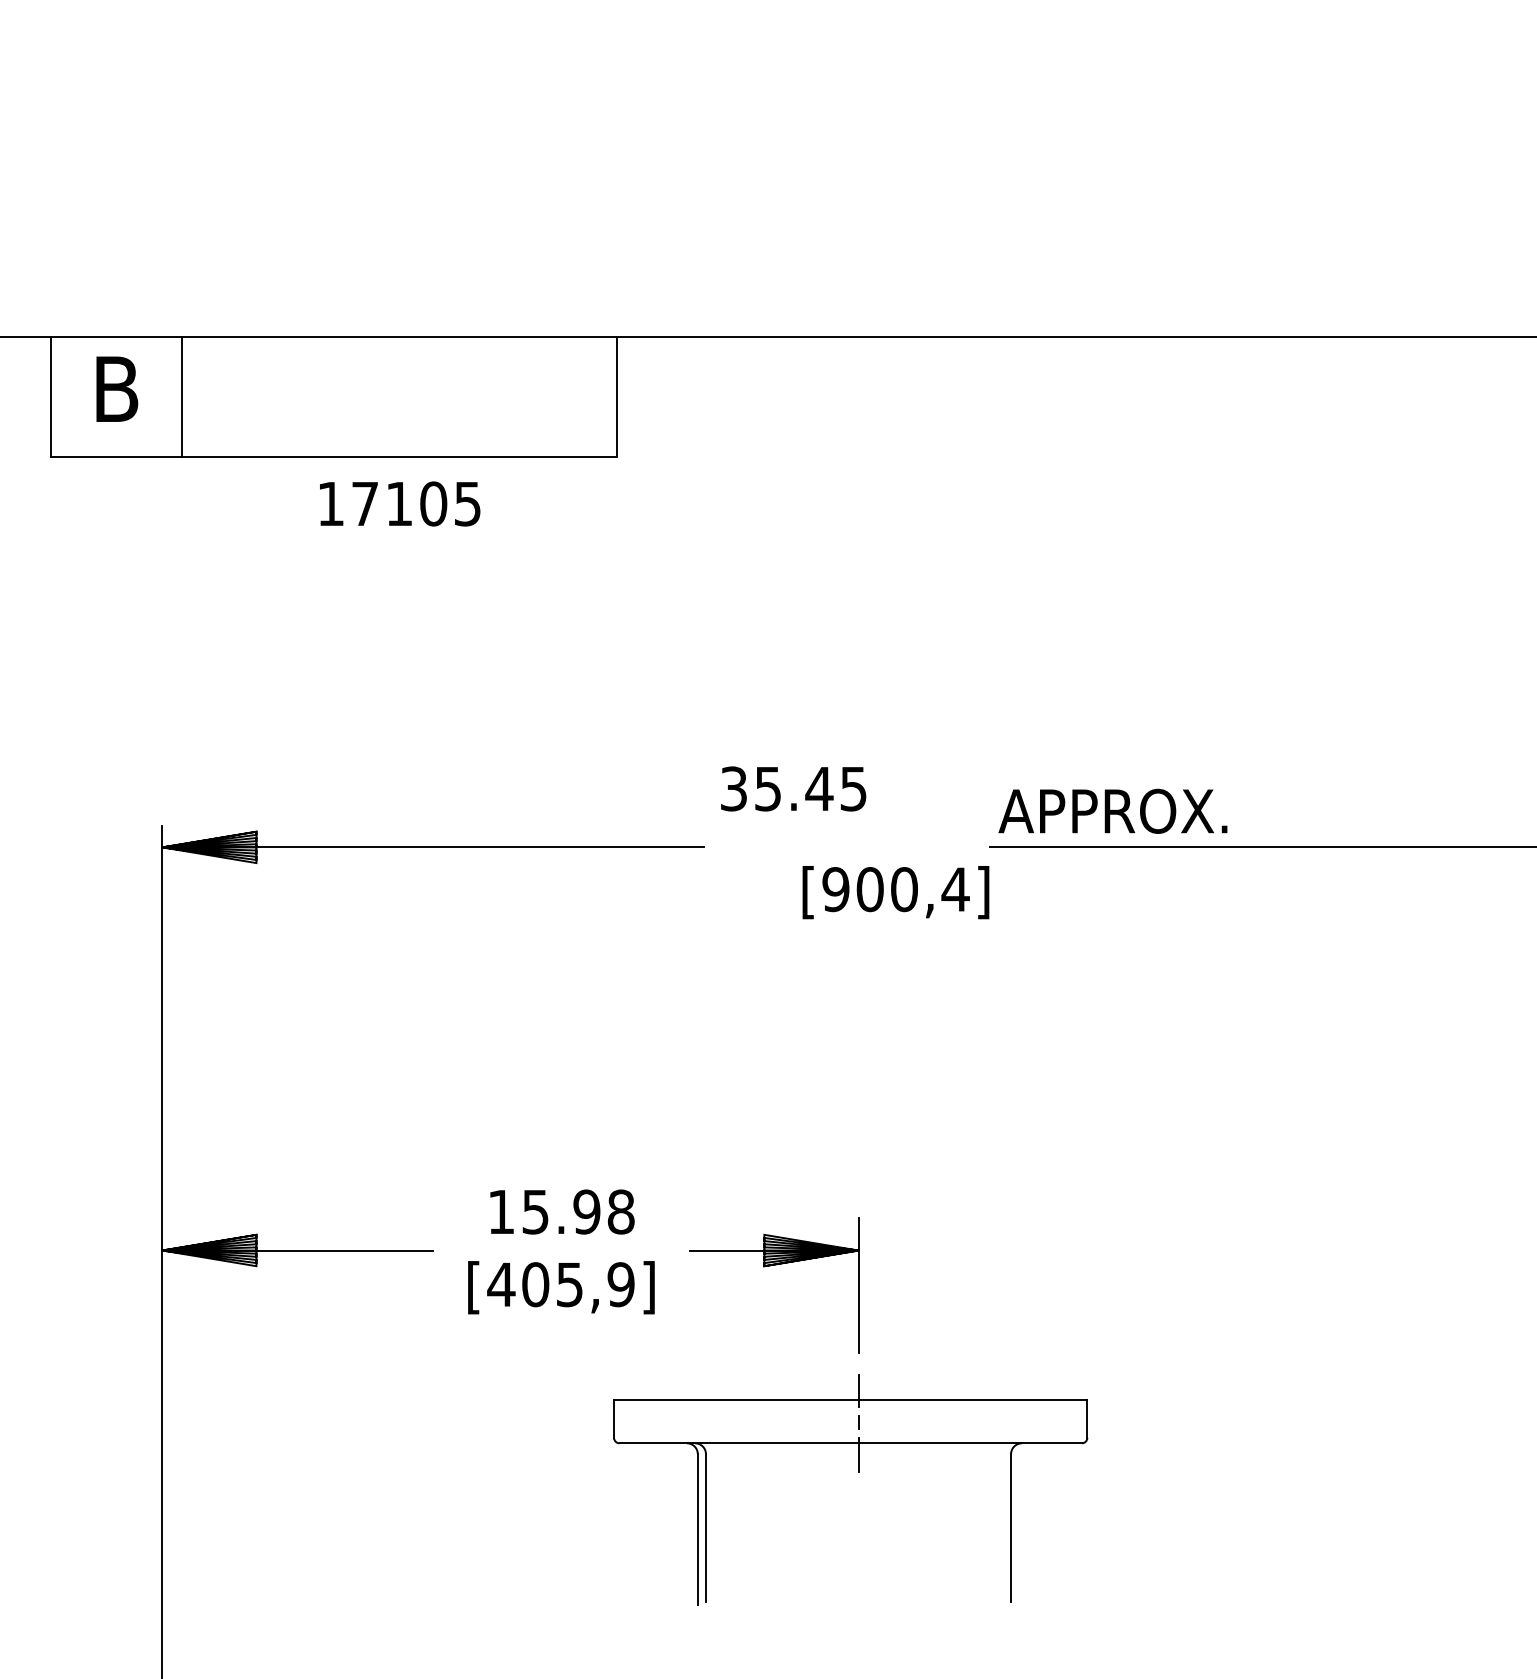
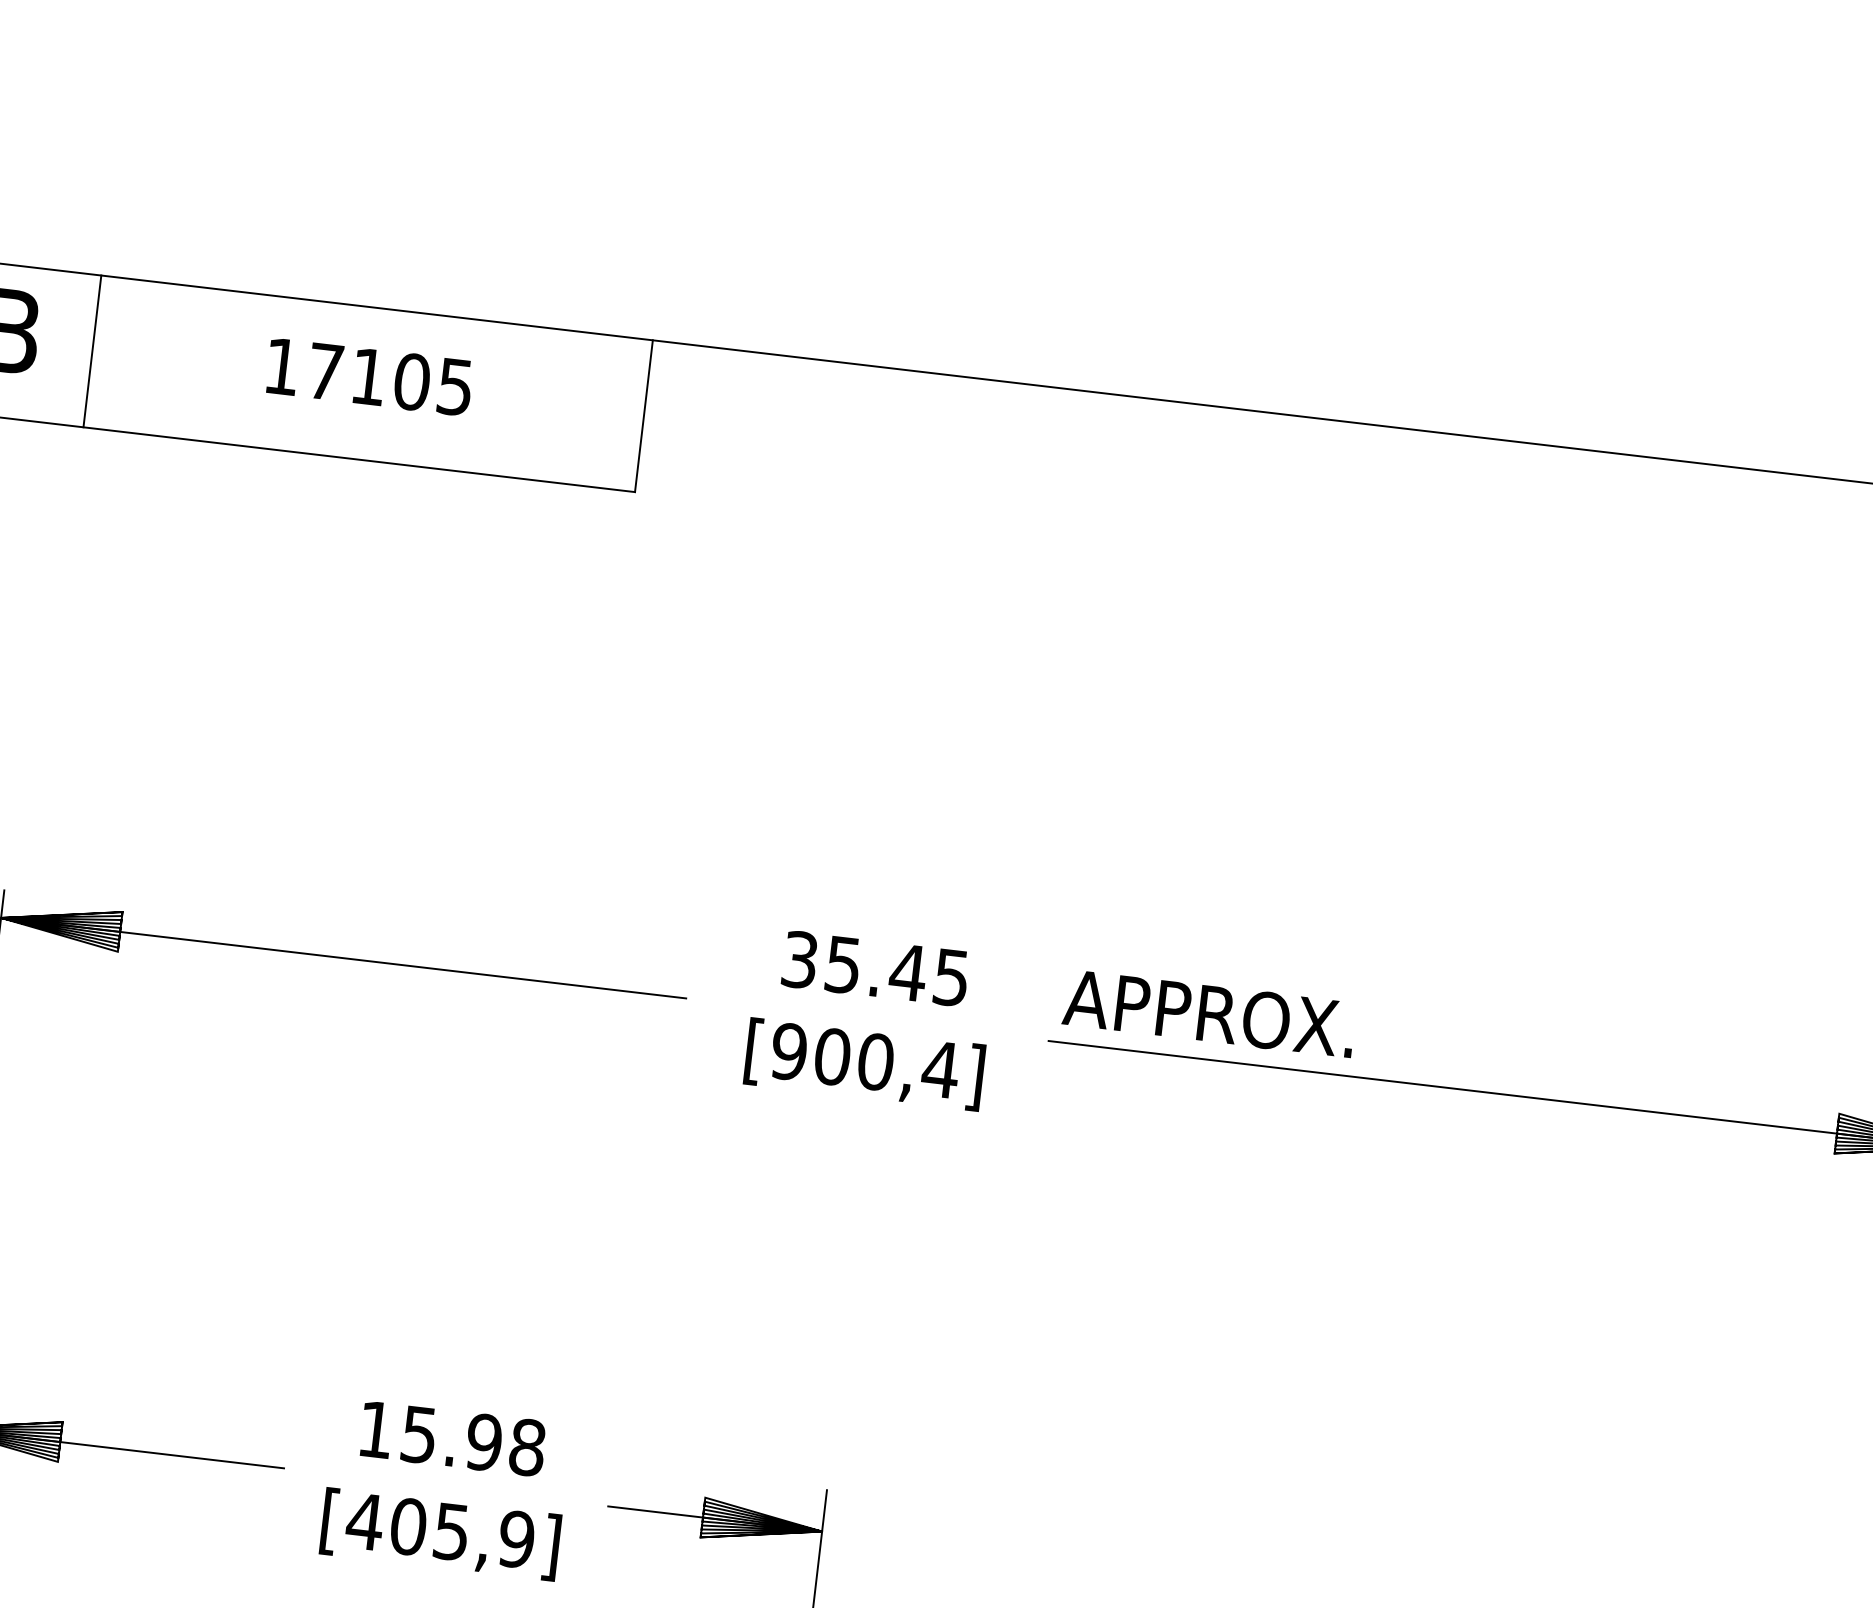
text: (400, 503) -> (370, 376), moved
text: (793, 788) -> (875, 968), moved
text: (895, 892) -> (864, 1064), moved

